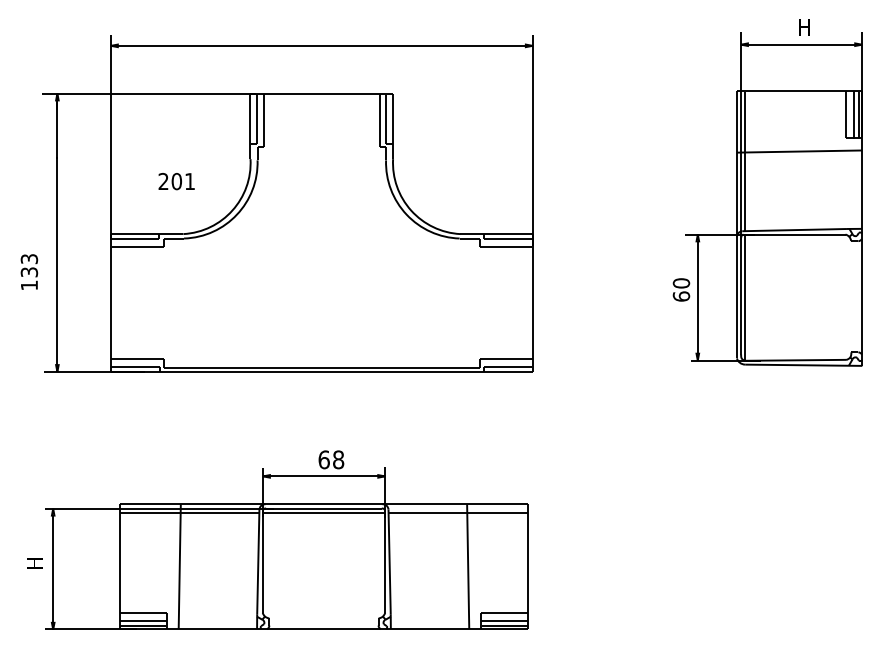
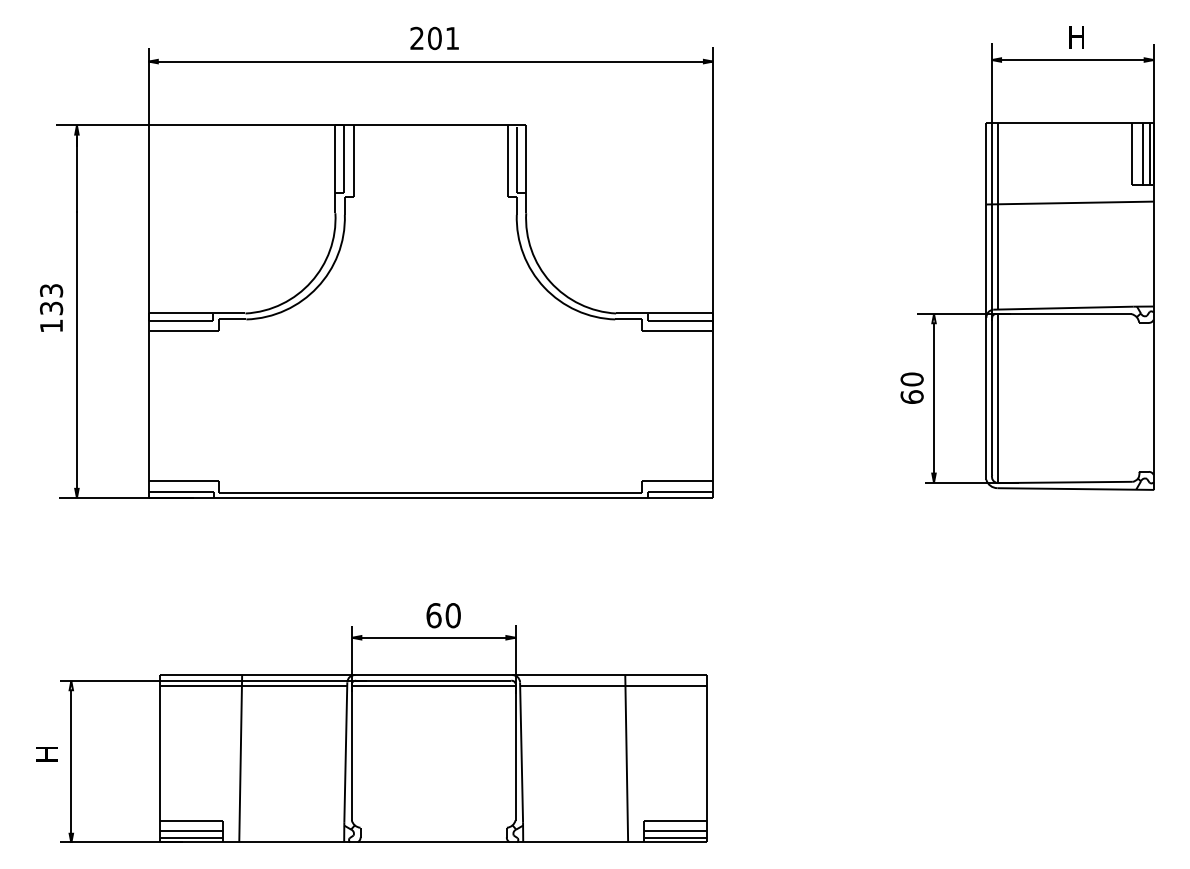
text: (176, 181) -> (434, 38), moved
text: (29, 271) -> (51, 307), moved
text: (338, 459) -> (453, 615), 68 -> 60

